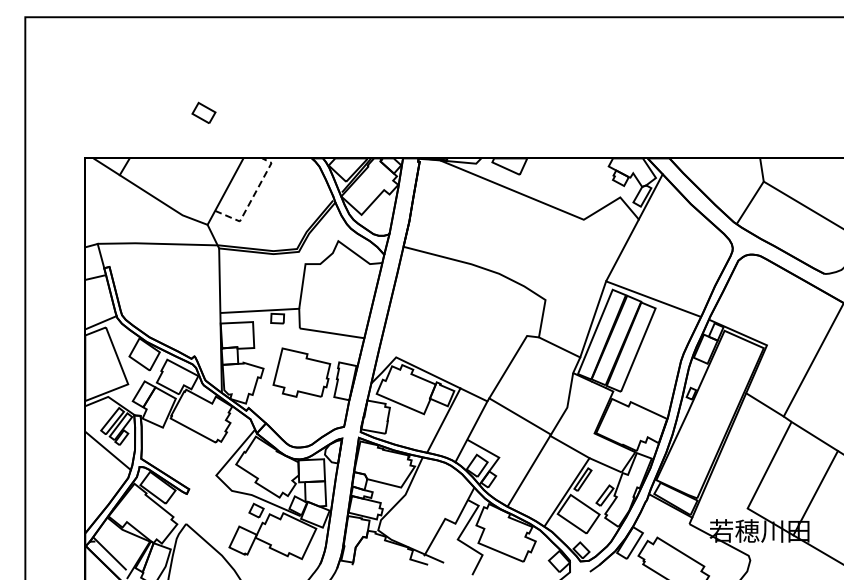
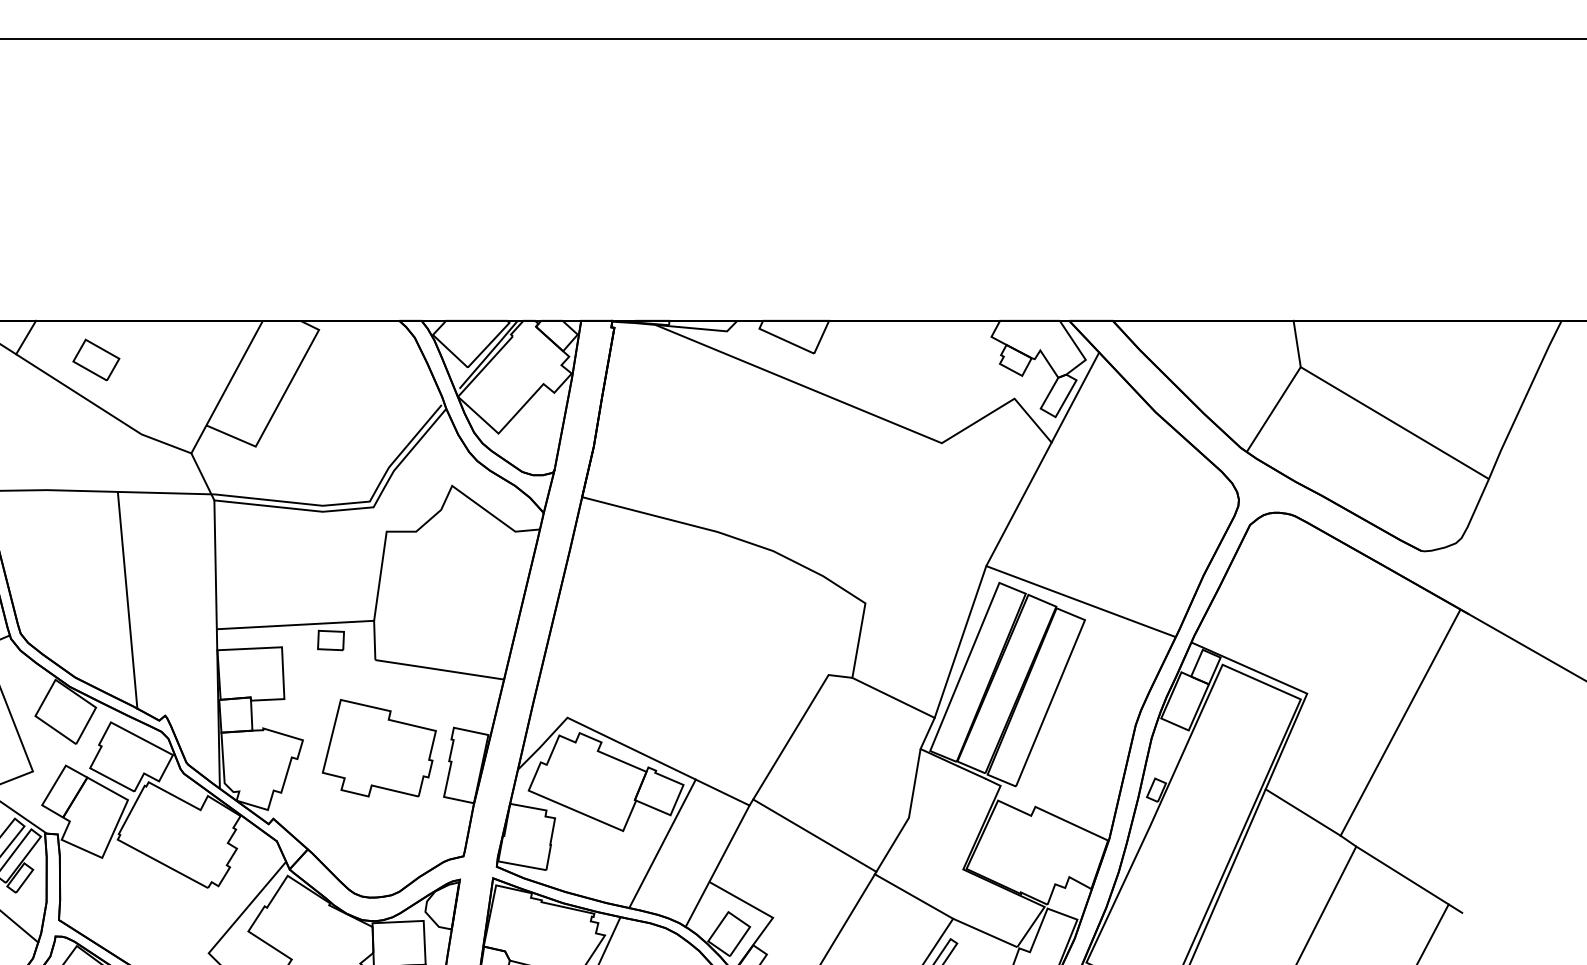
part: (203, 112) -> (95, 358), moved
line: (252, 198) -> (280, 400), dashed -> solid
line: (175, 298) -> (127, 600), added

